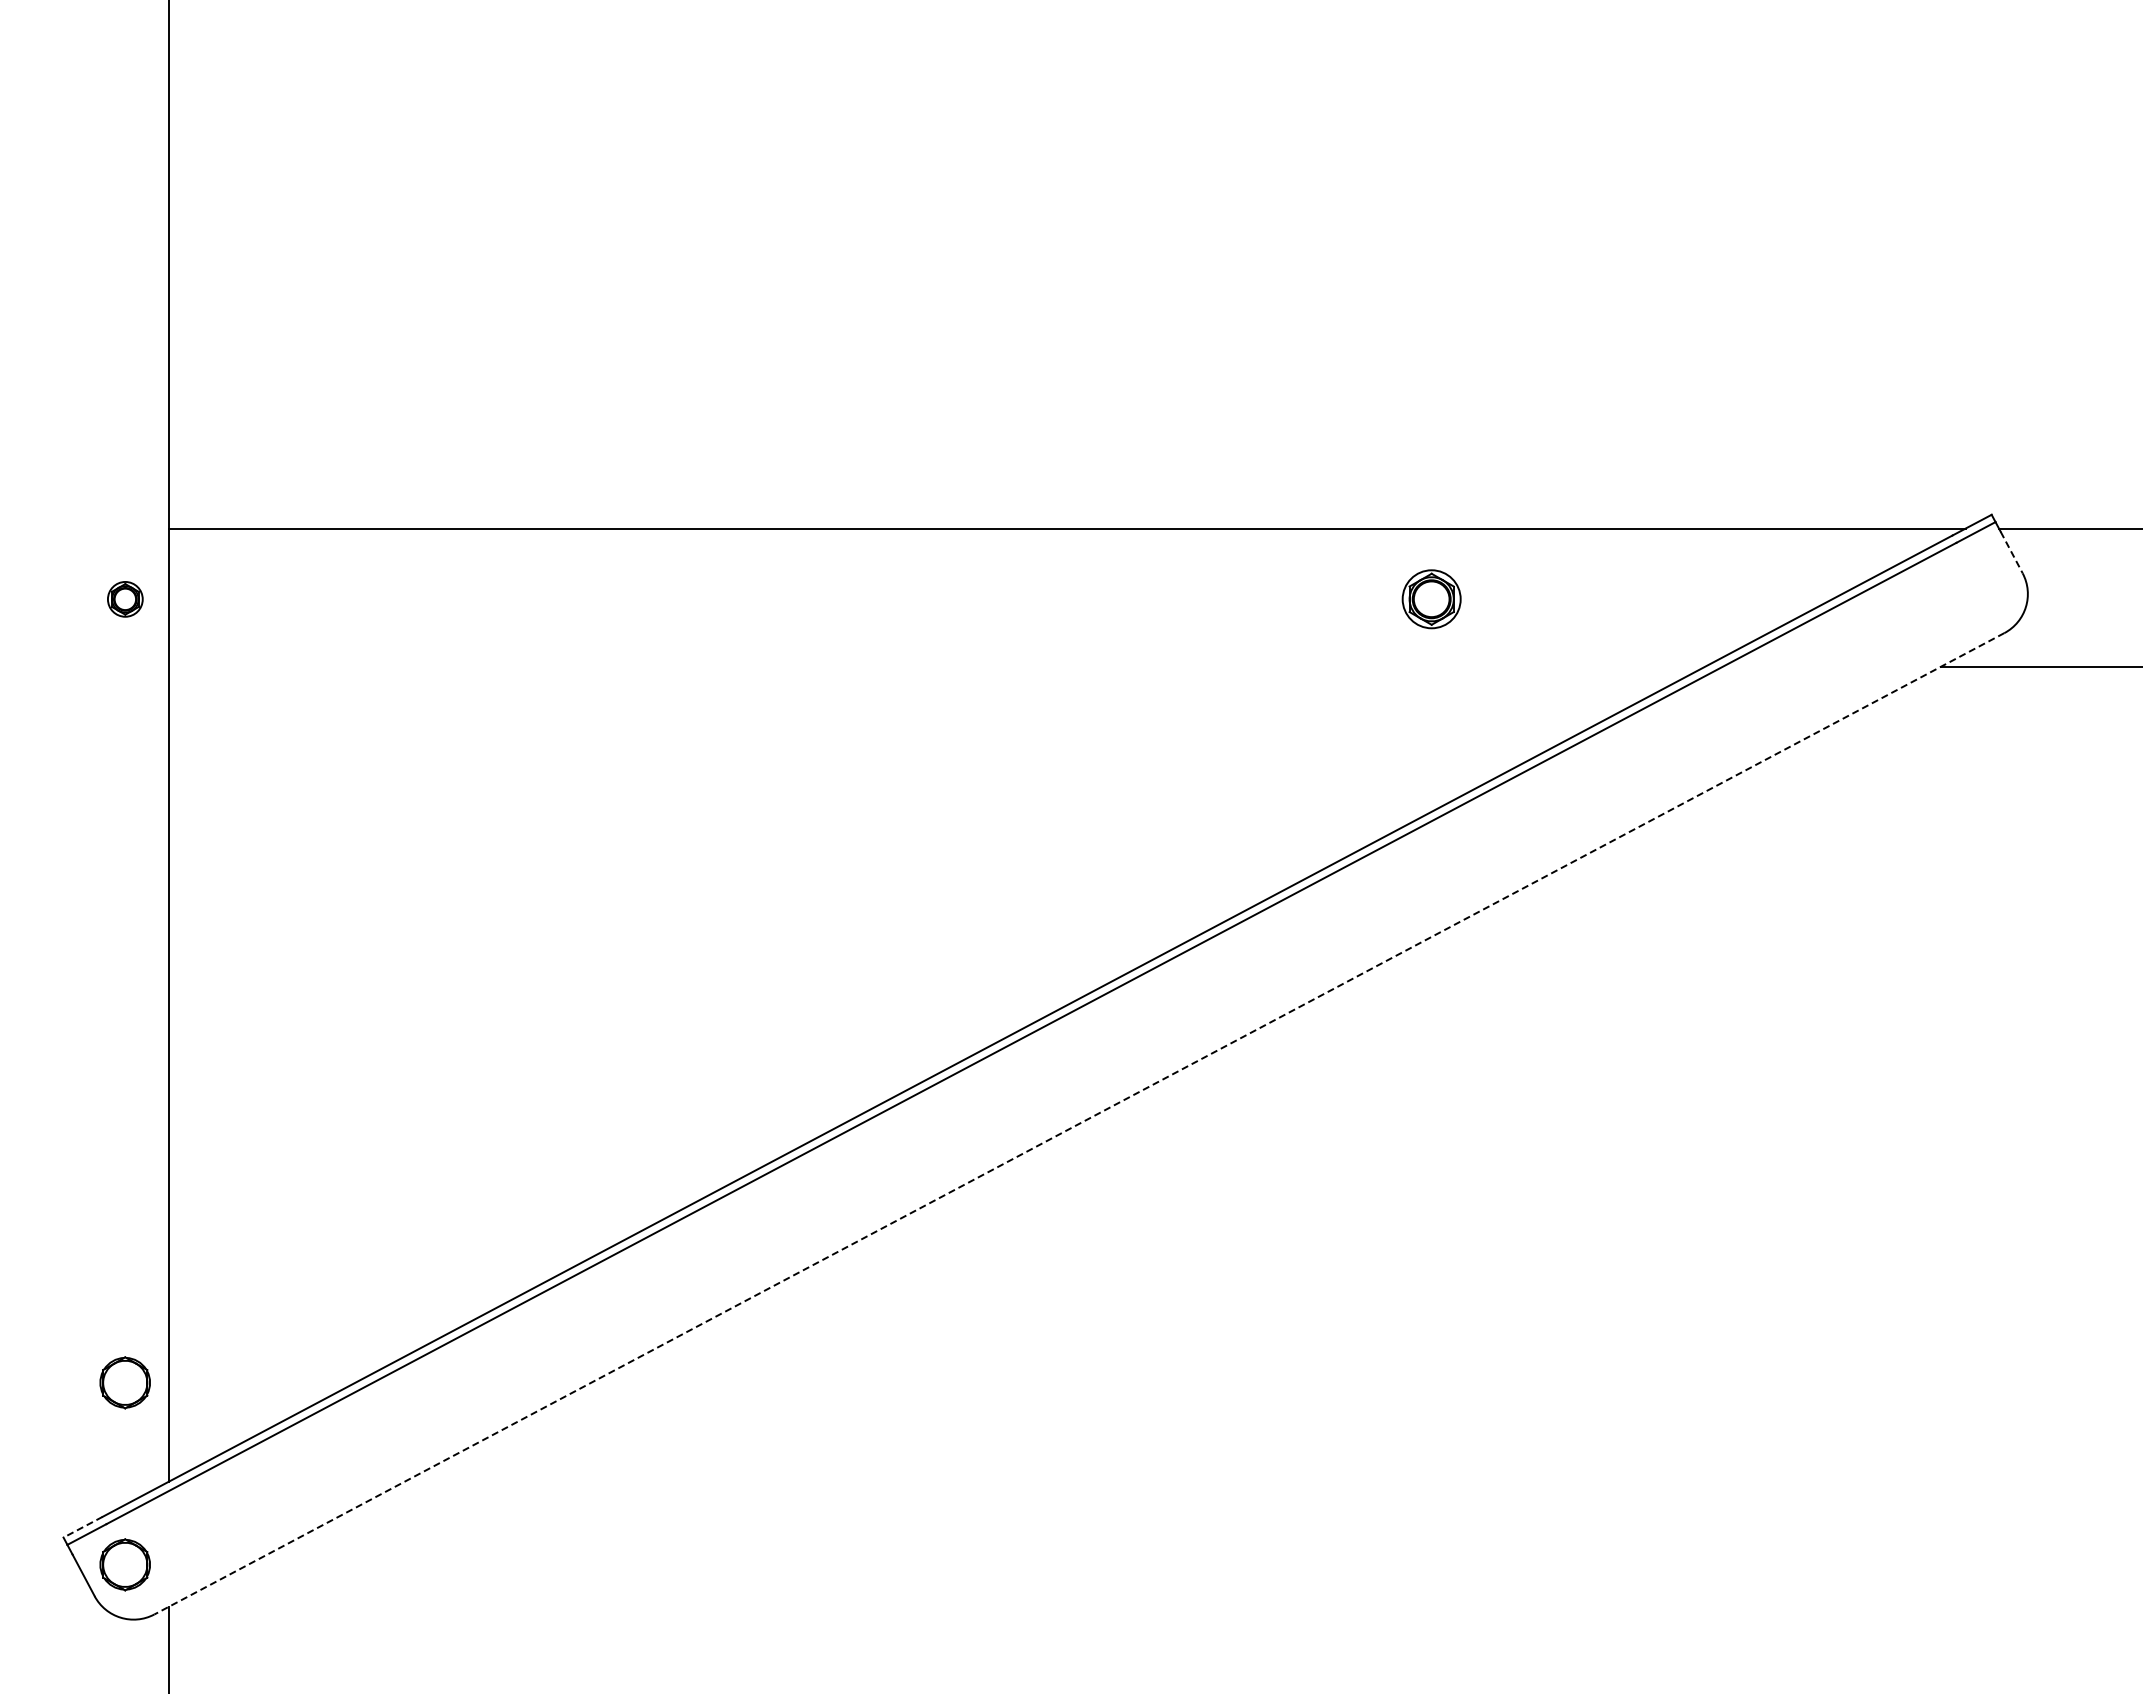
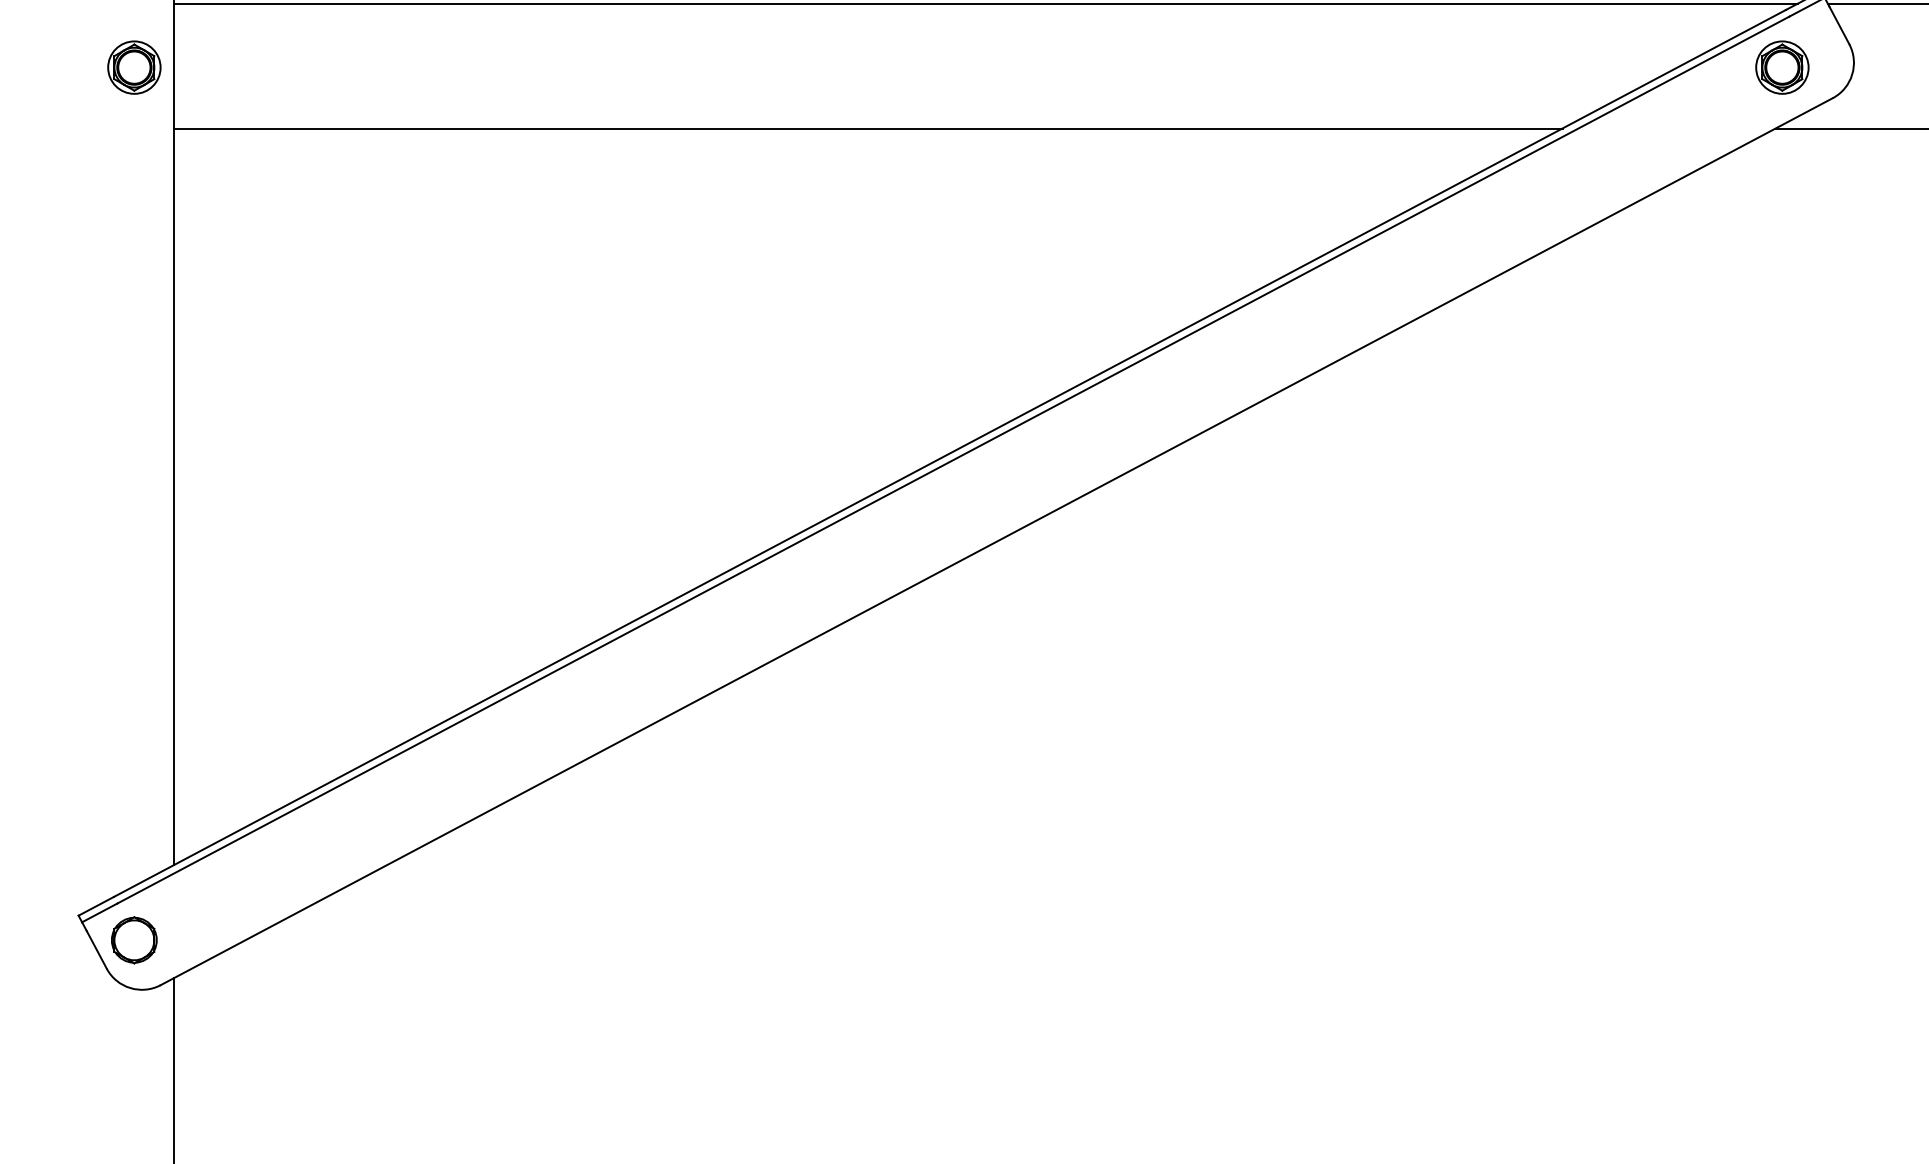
line: (2011, 553) -> (1839, 26), dashed -> solid
part: (125, 599) -> (134, 67), size x1.67
part: (1431, 599) -> (1782, 67), moved
line: (936, 666) -> (867, 128), added
line: (1078, 1124) -> (995, 542), dashed -> solid
part: (124, 1382) -> (133, 775), removed
line: (82, 1527) -> (95, 906), dashed -> solid

